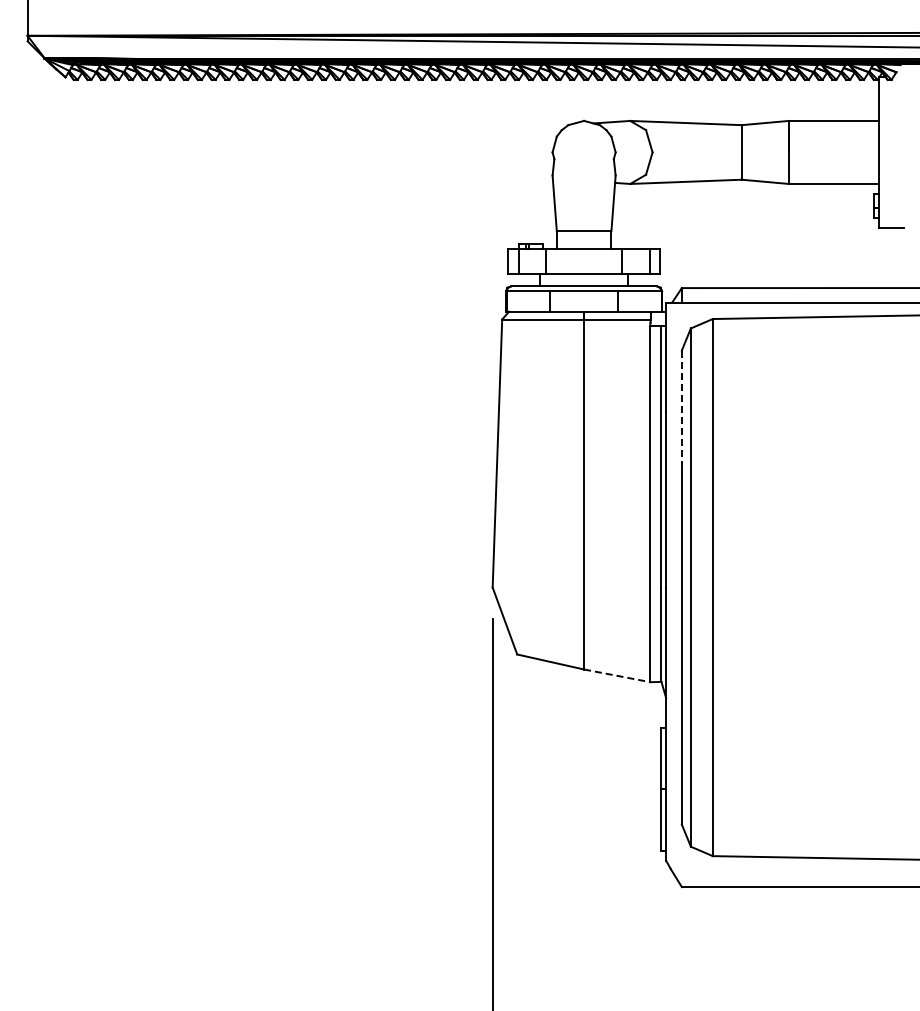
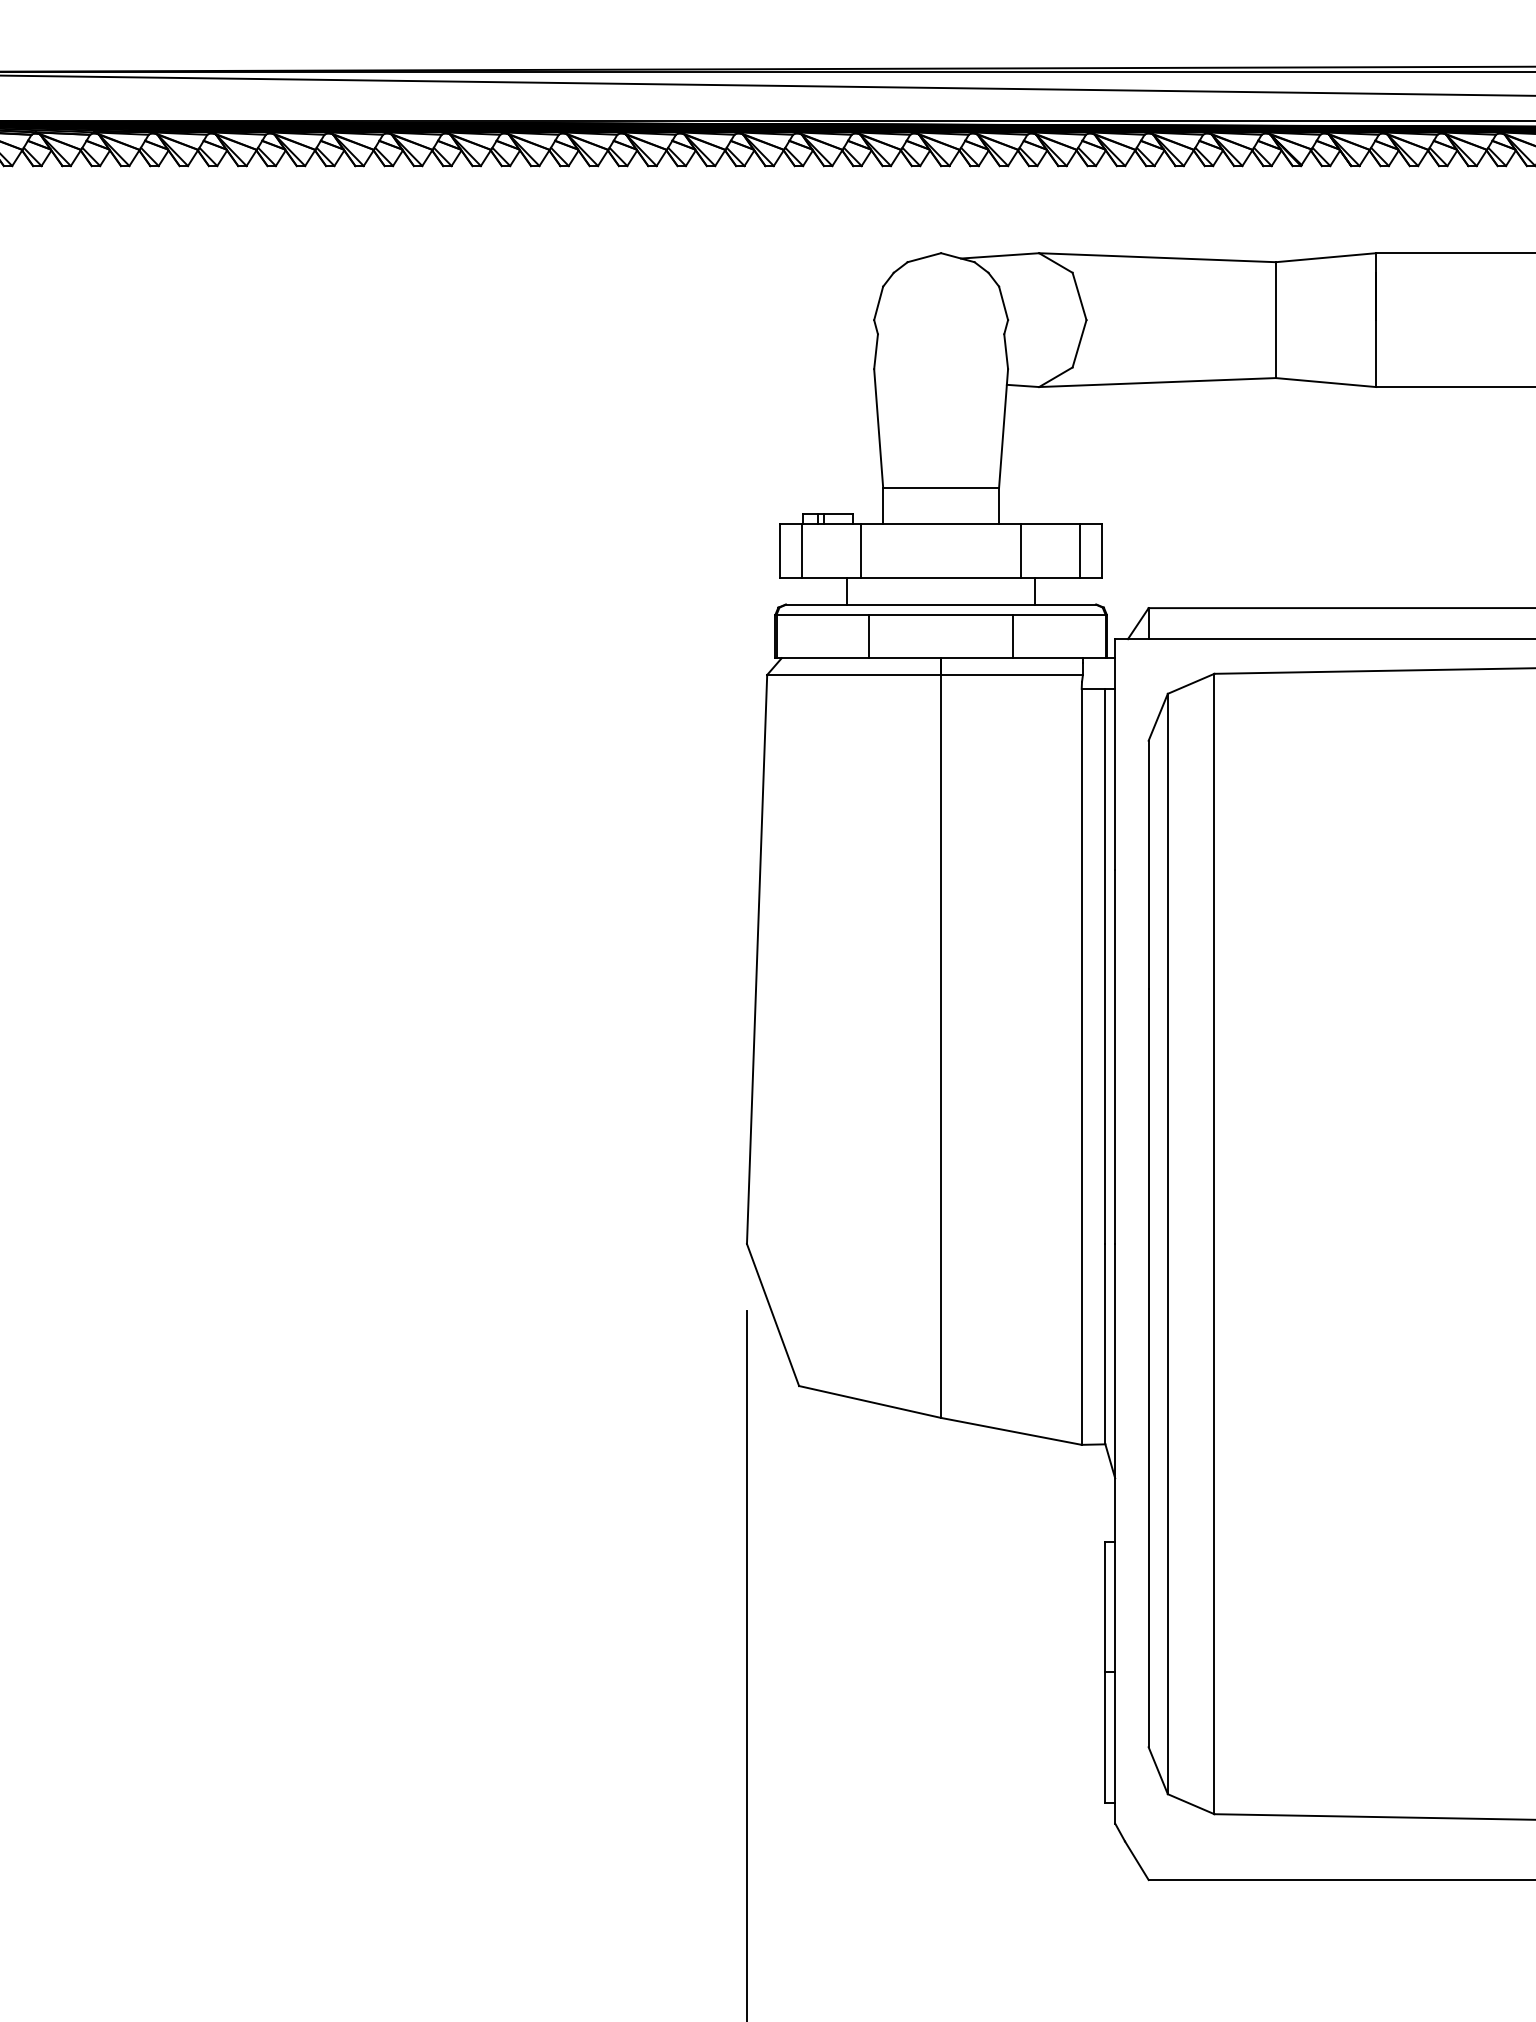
line: (681, 409) -> (1147, 865), dashed -> solid
line: (617, 675) -> (1011, 1430), dashed -> solid

